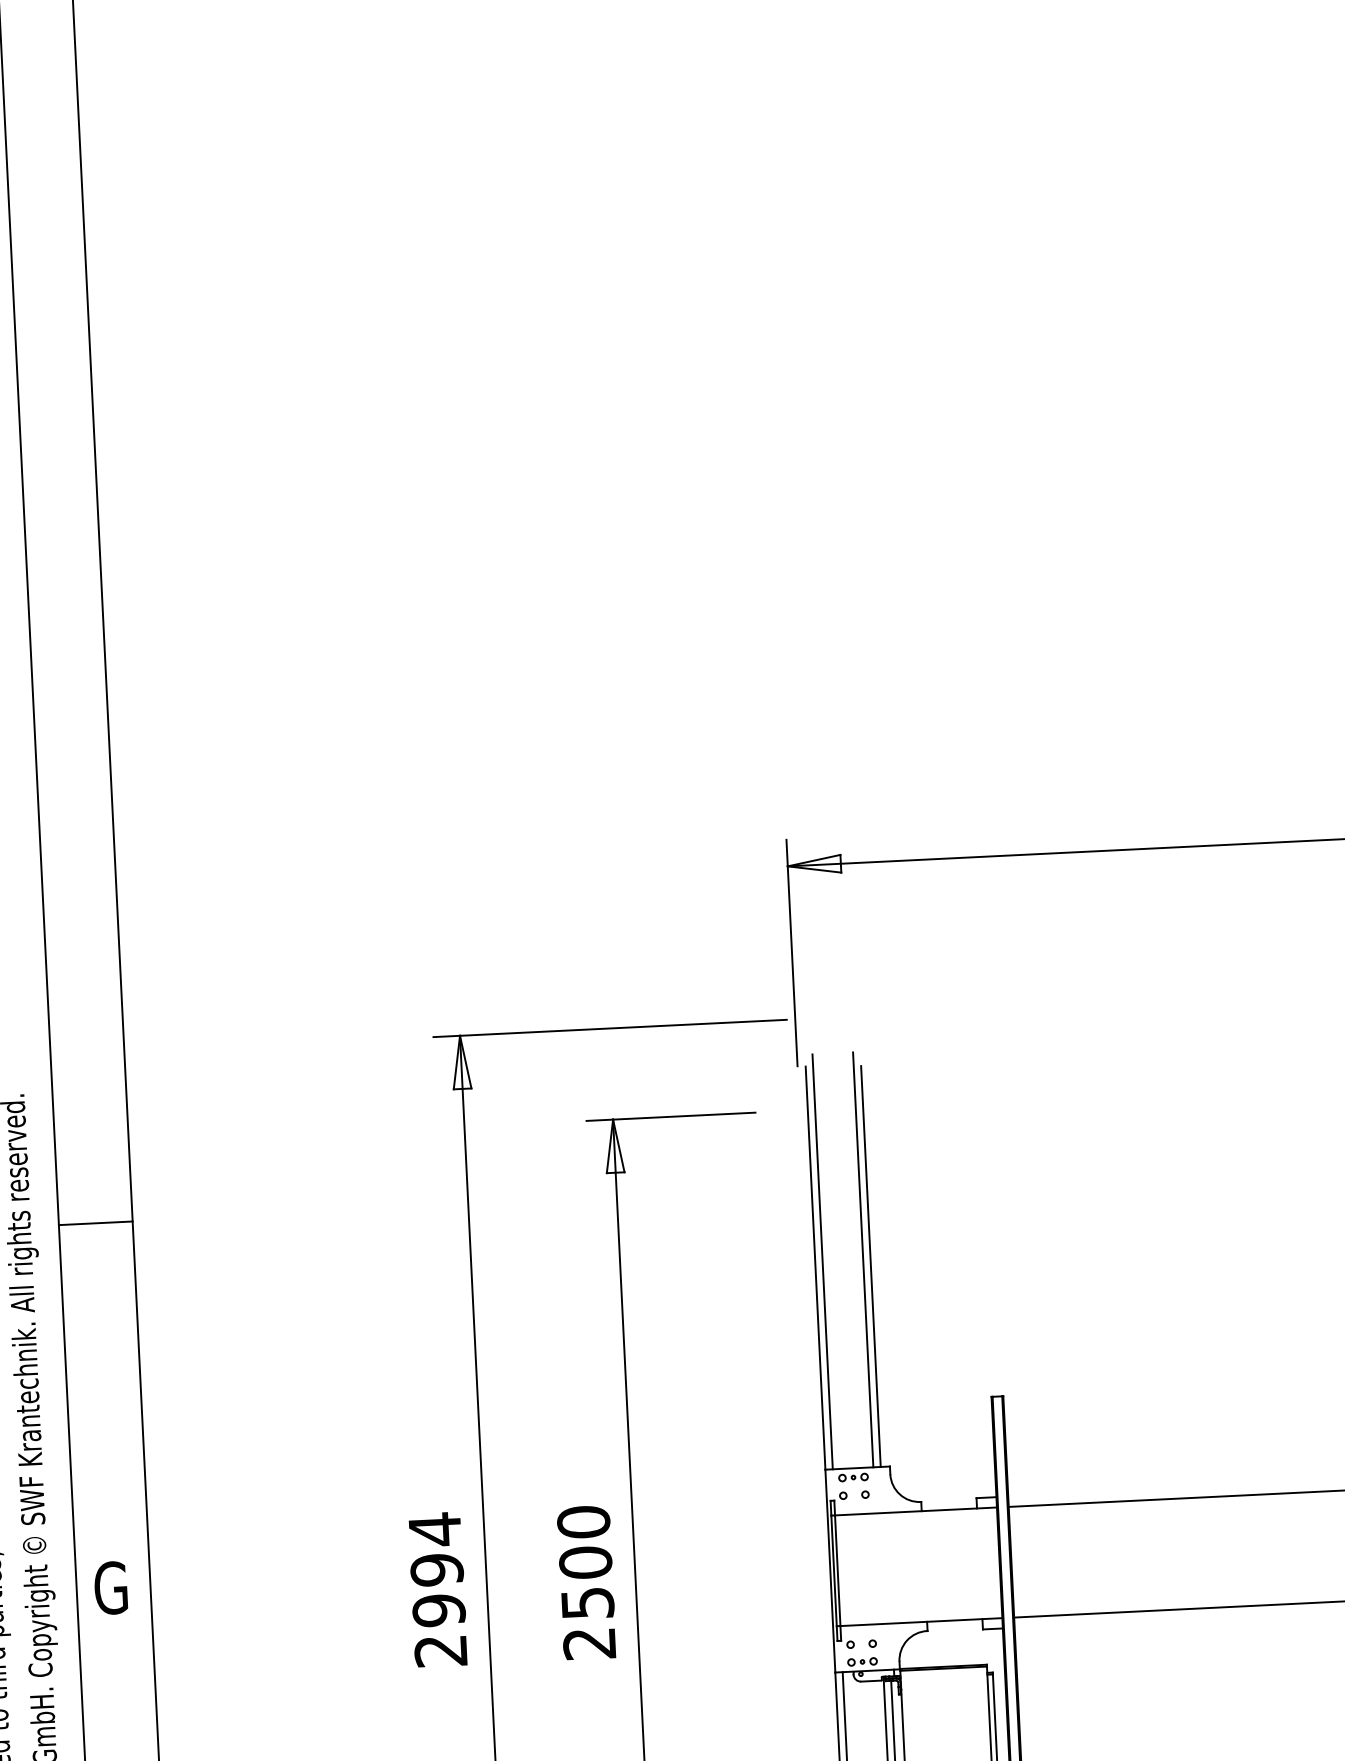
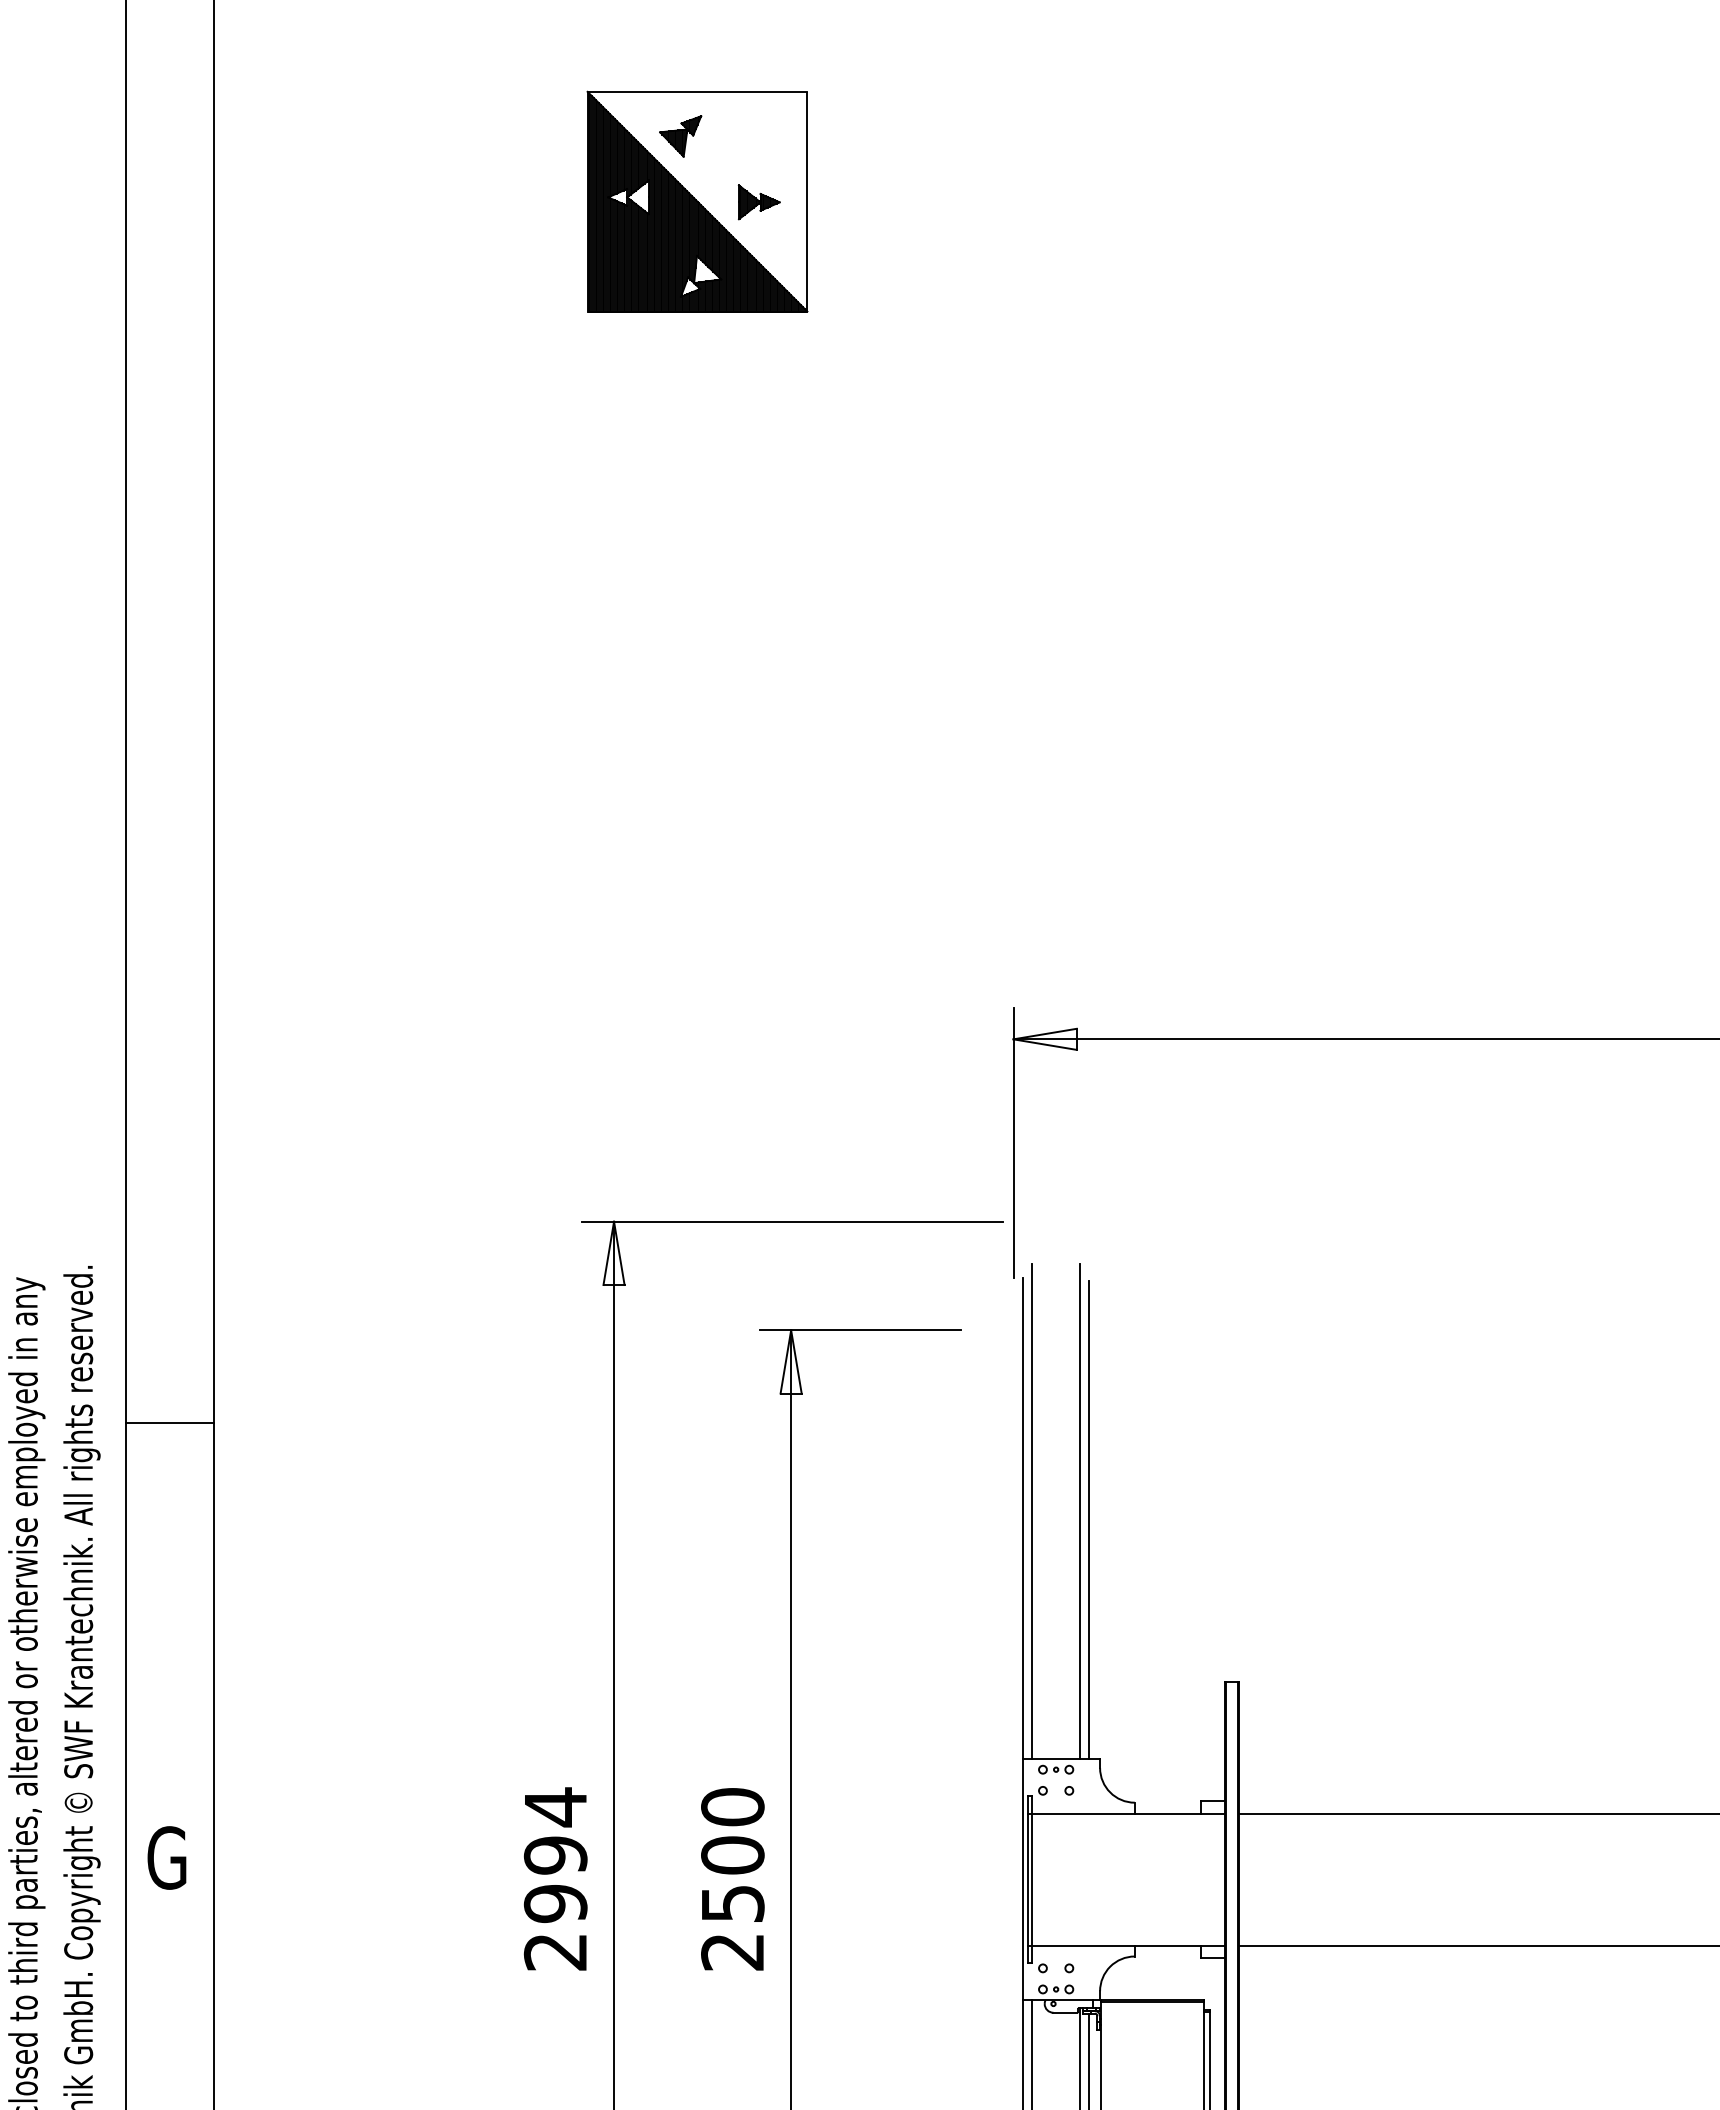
part: (488, 176) -> (697, 201), added

